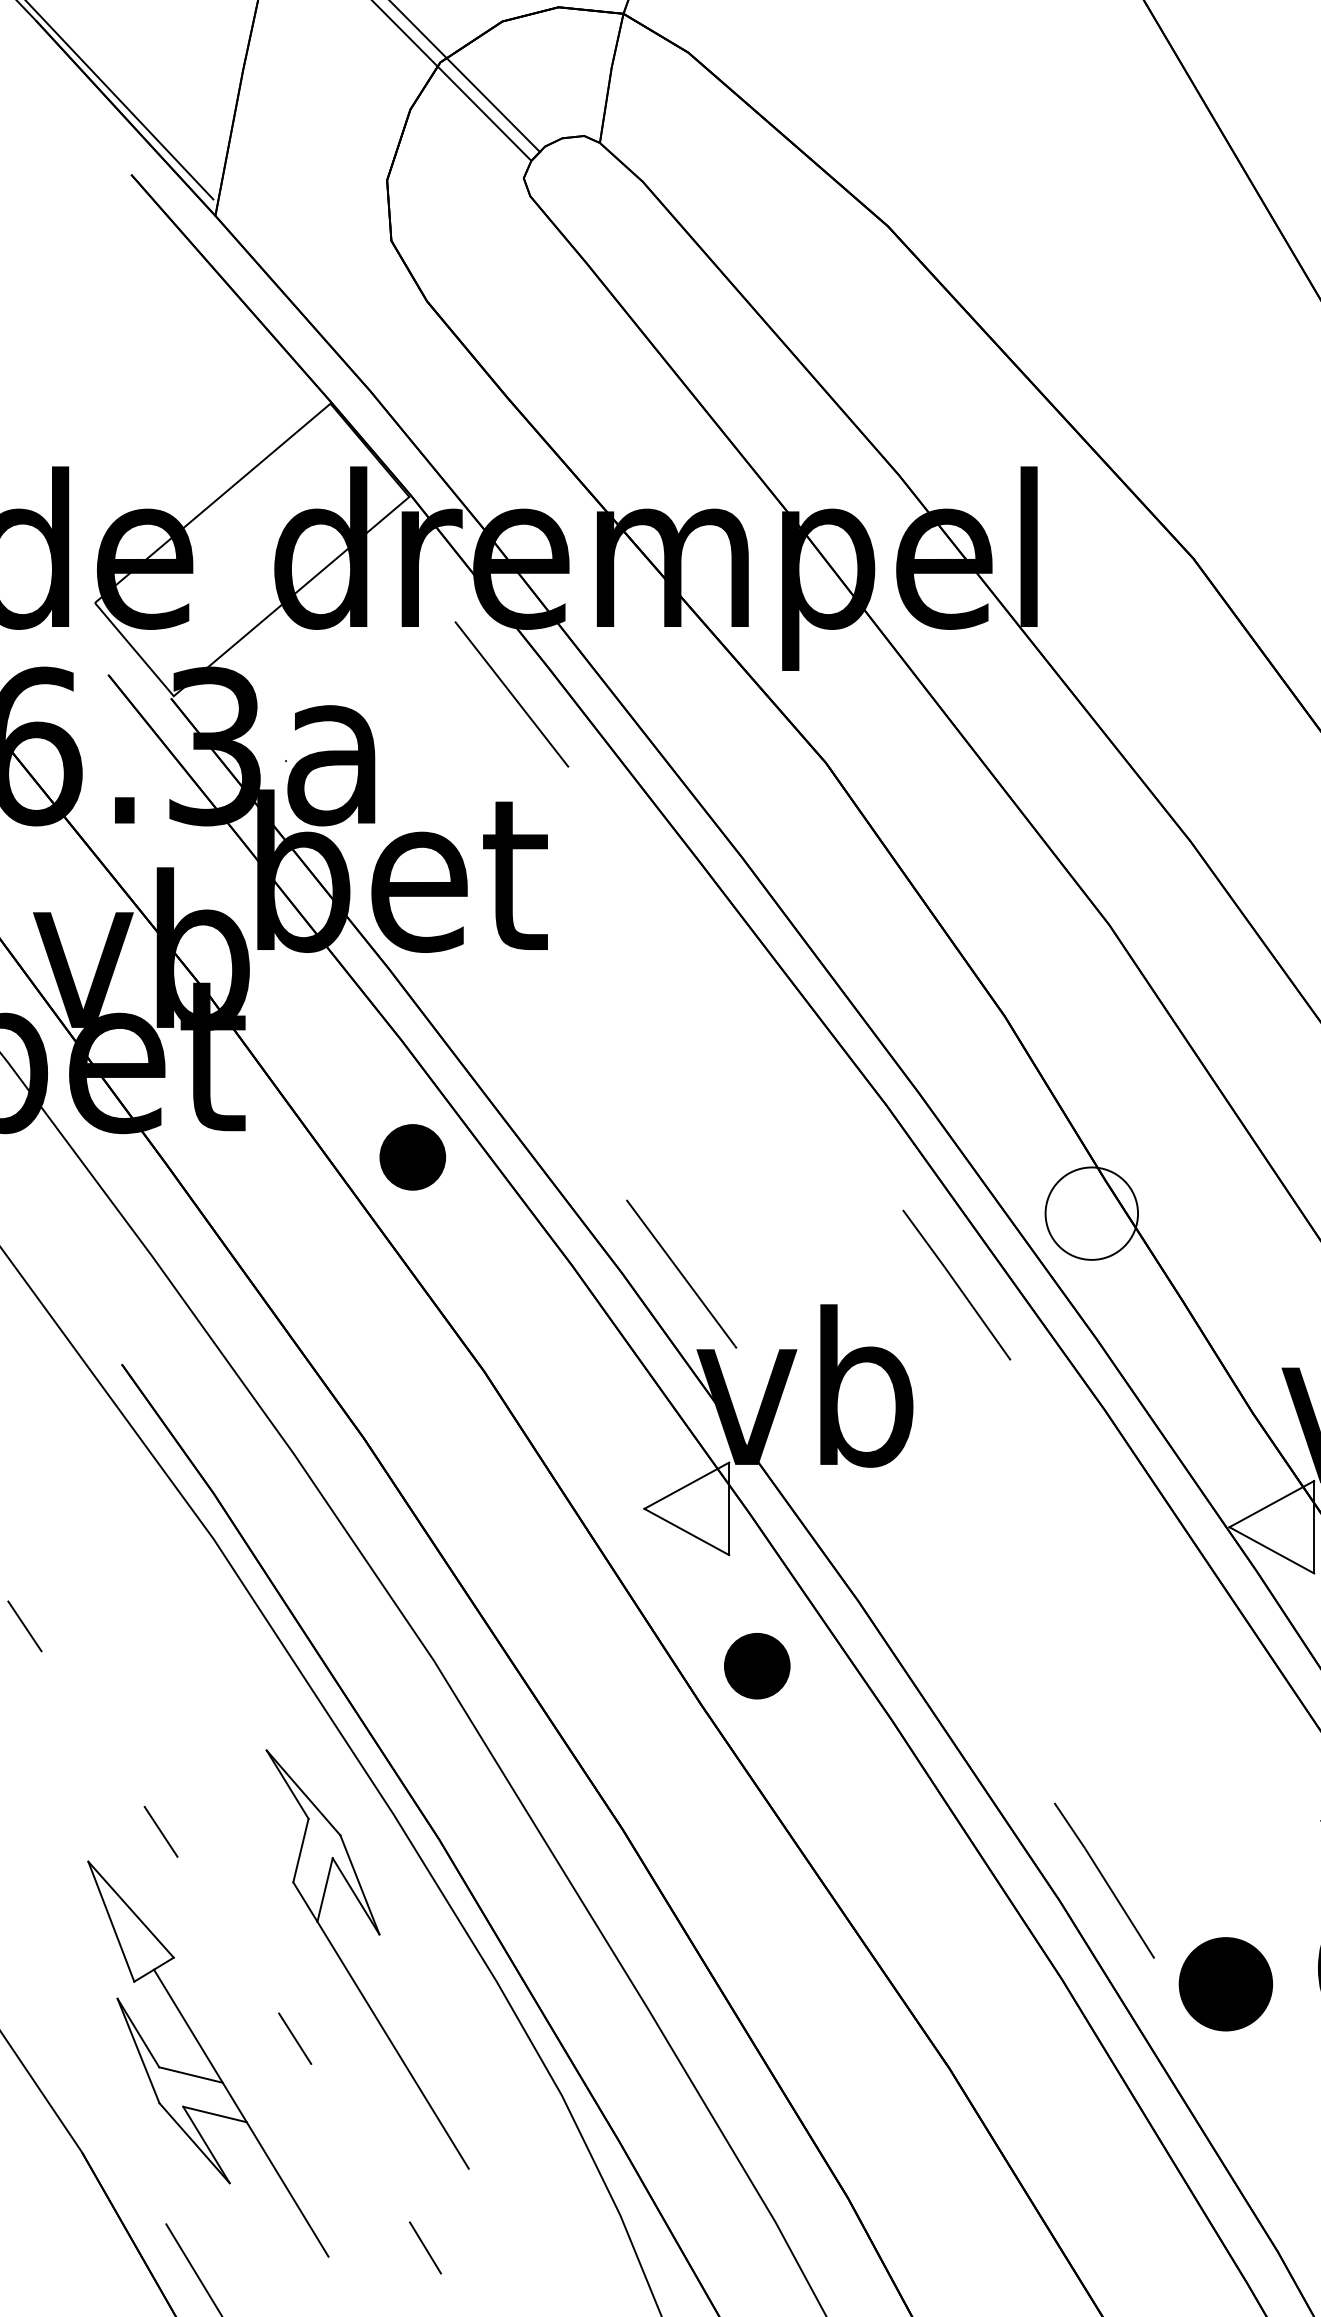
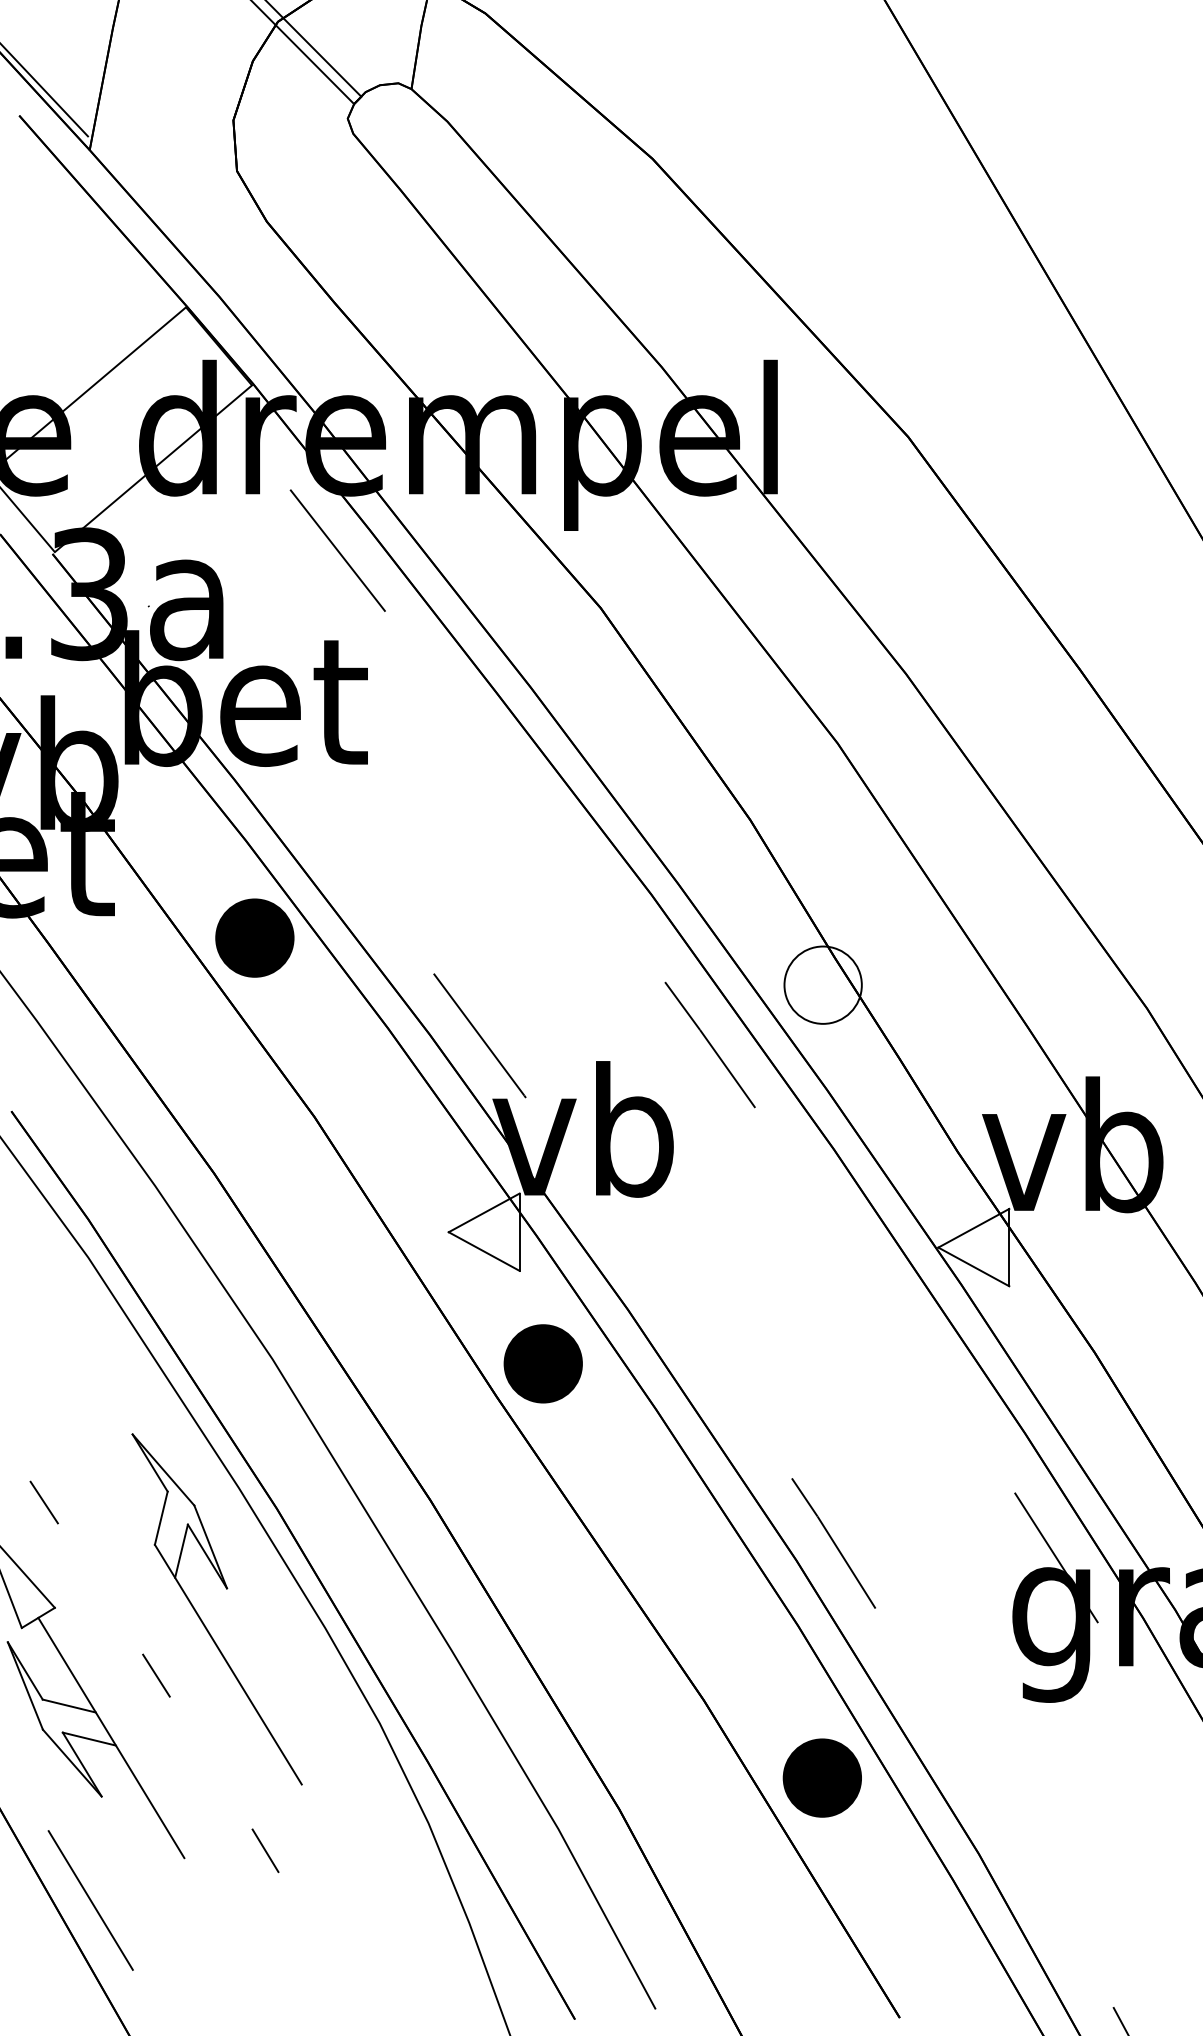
part: (412, 1156) -> (254, 937), size x1.43
part: (756, 1665) -> (542, 1363), size x1.43
part: (1224, 1983) -> (821, 1777), moved

